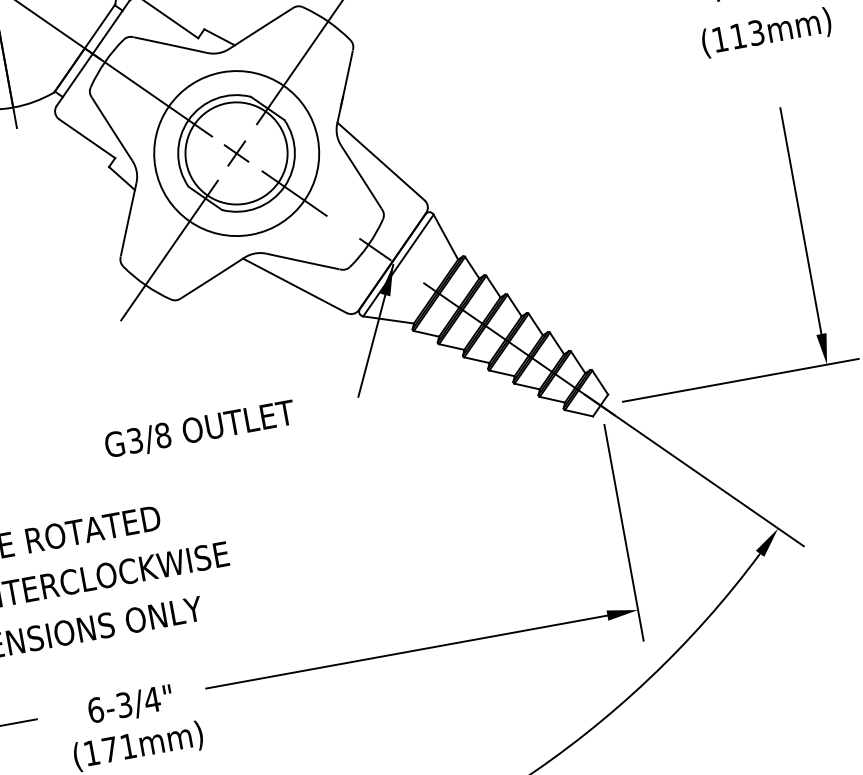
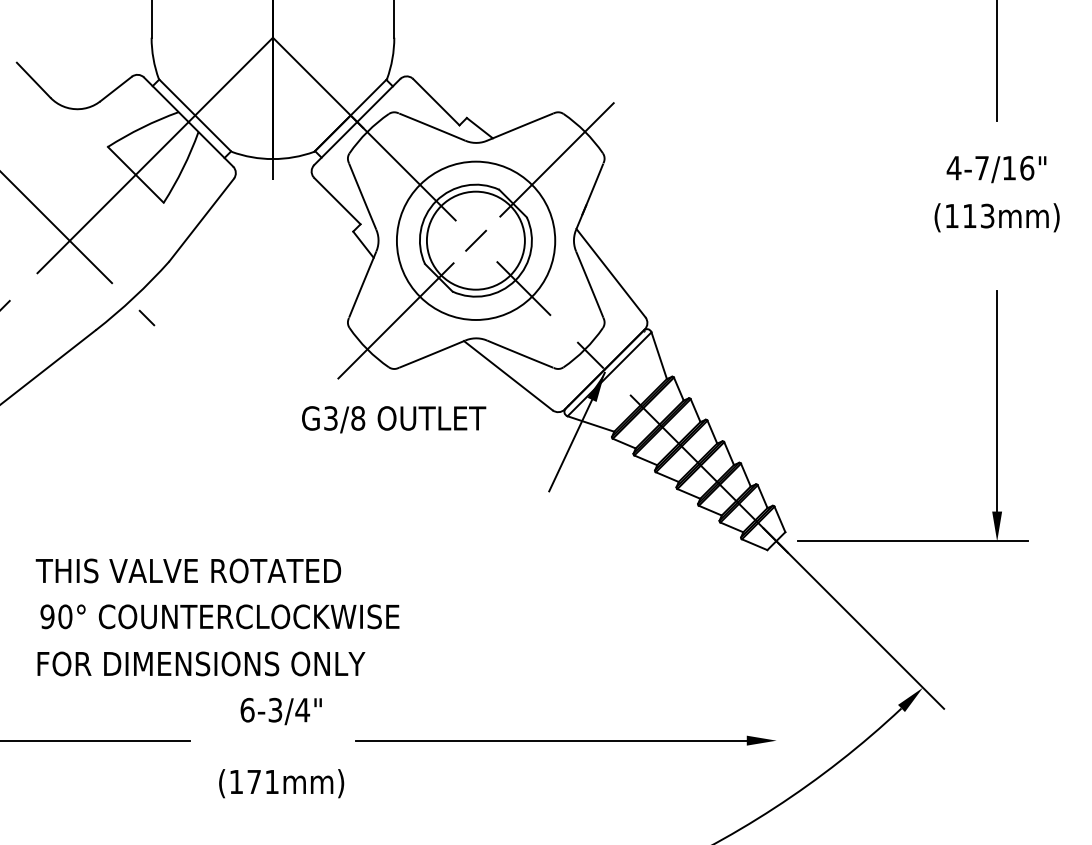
line: (236, 153) -> (475, 240), removed
text: (200, 429) -> (394, 419), moved
line: (623, 532) -> (776, 665), removed
text: (129, 705) -> (280, 711), moved

